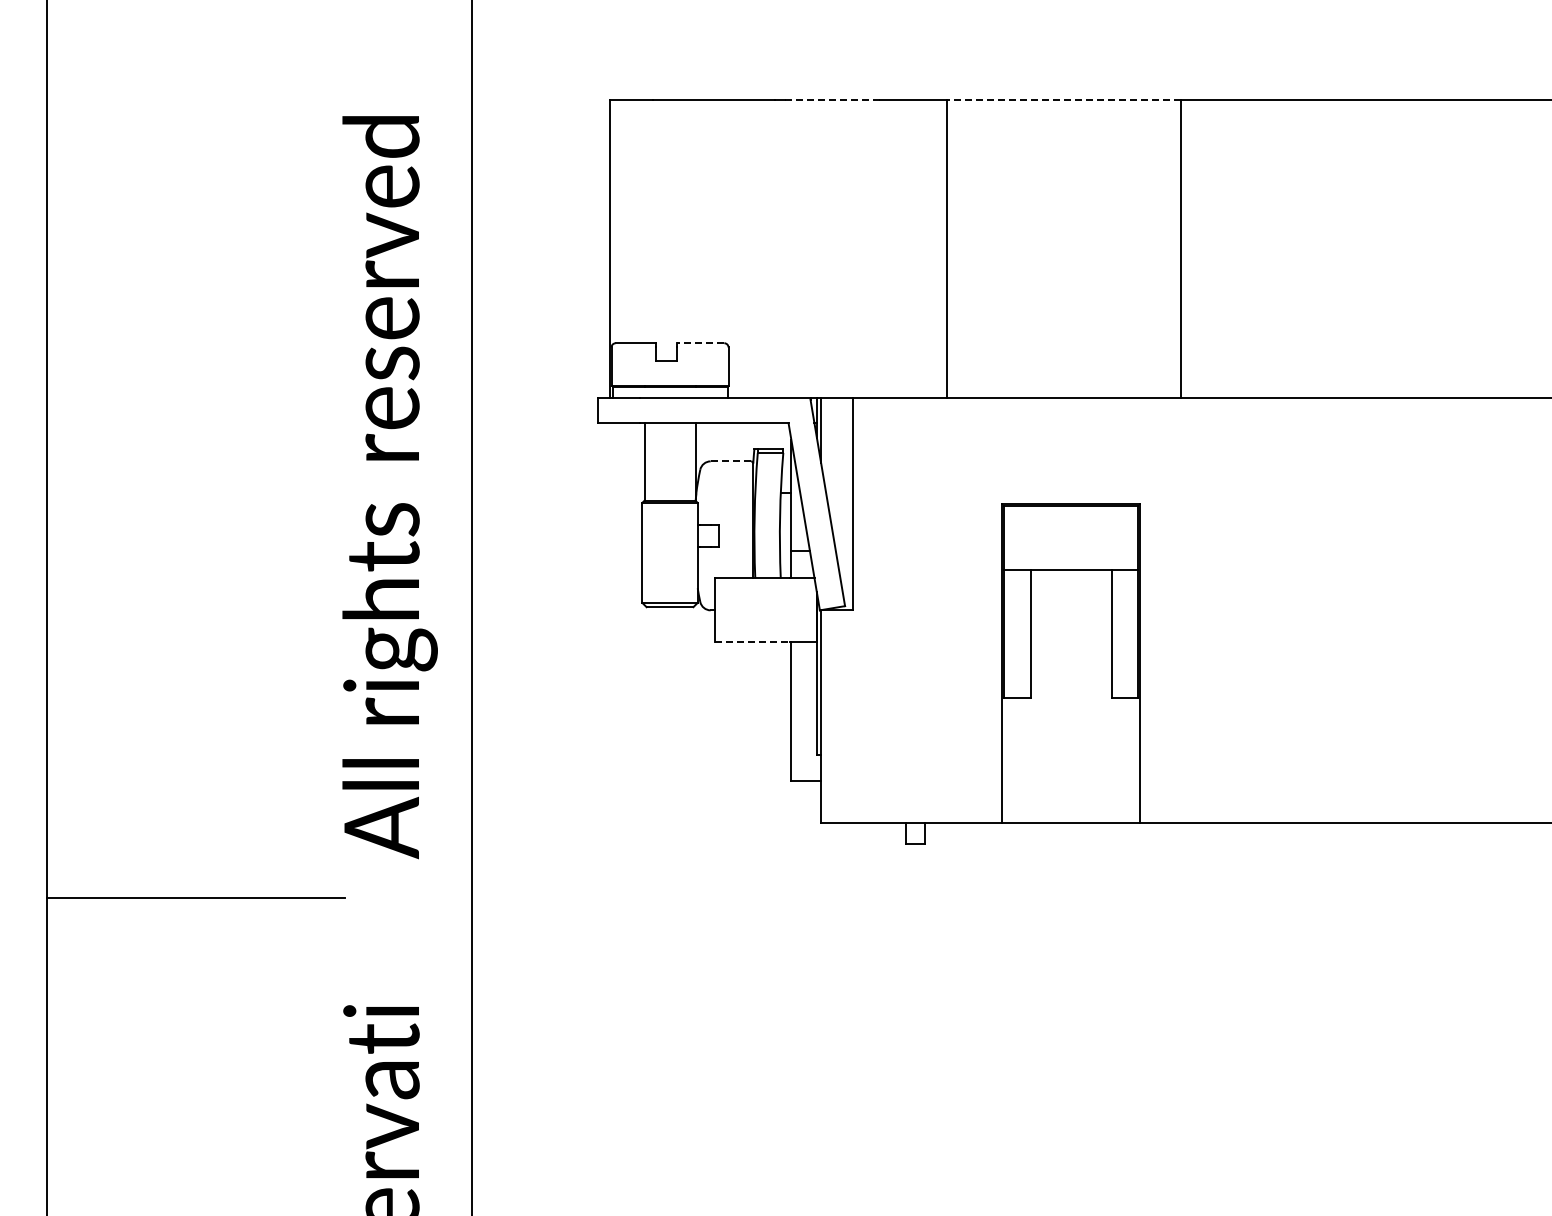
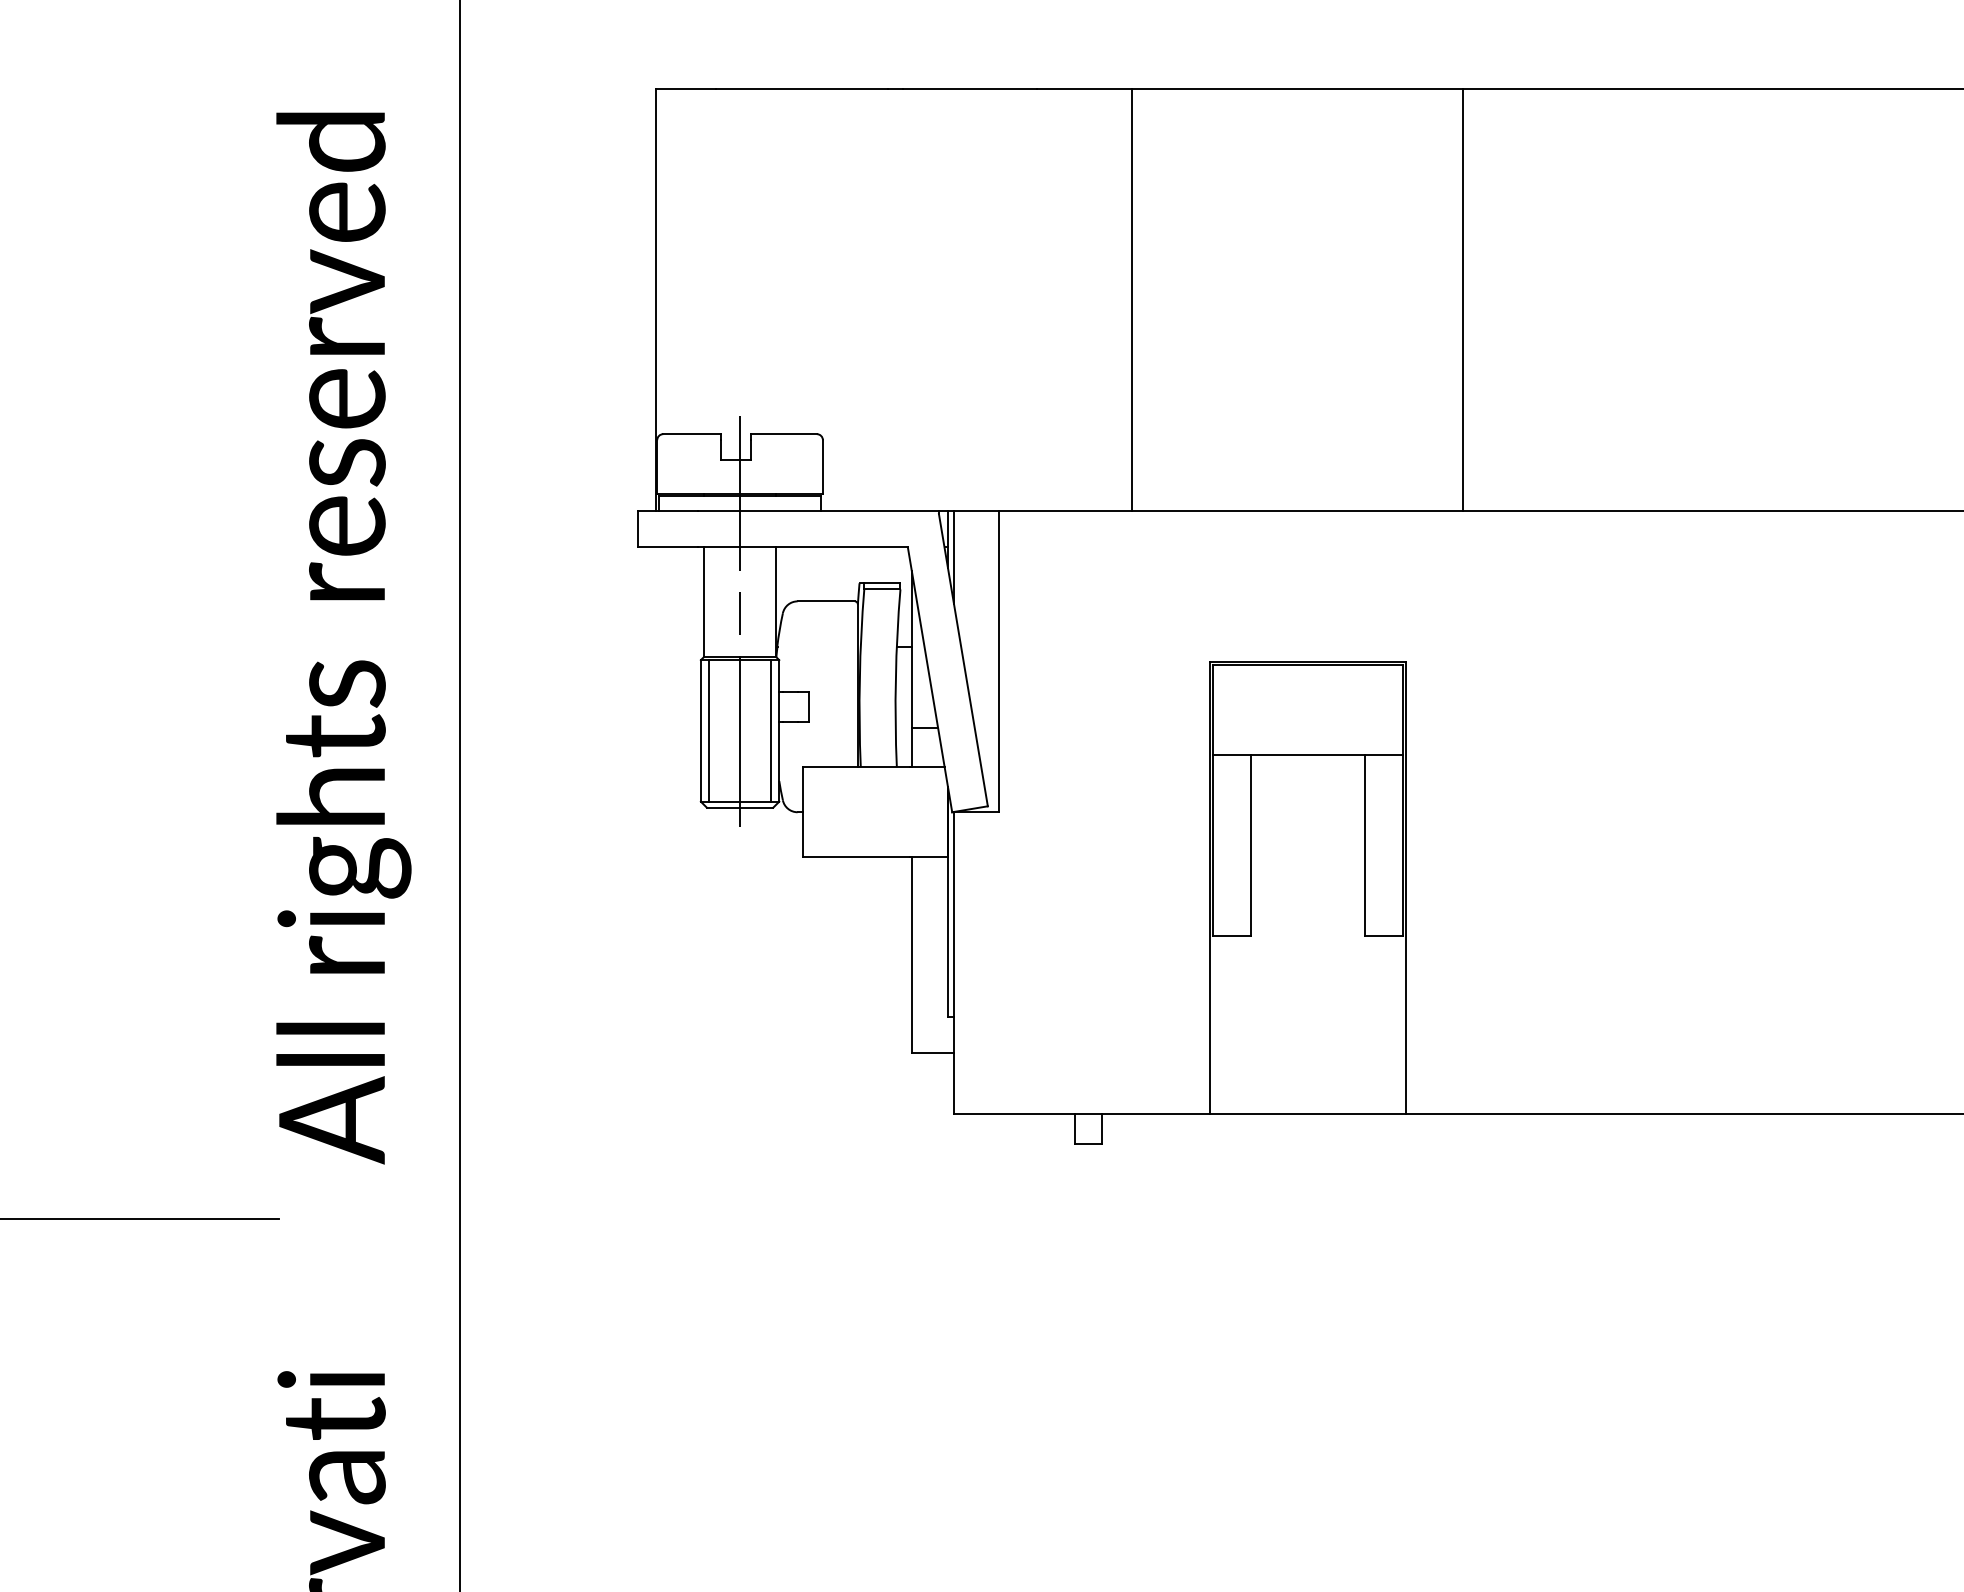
line: (832, 99) -> (970, 89), dashed -> solid
line: (1063, 99) -> (1297, 89), dashed -> solid
line: (700, 343) -> (783, 434), dashed -> solid
line: (730, 461) -> (825, 601), dashed -> solid
line: (670, 475) -> (740, 621), added
line: (648, 552) -> (709, 730), added
line: (691, 552) -> (770, 730), added
line: (752, 642) -> (856, 857), dashed -> solid

